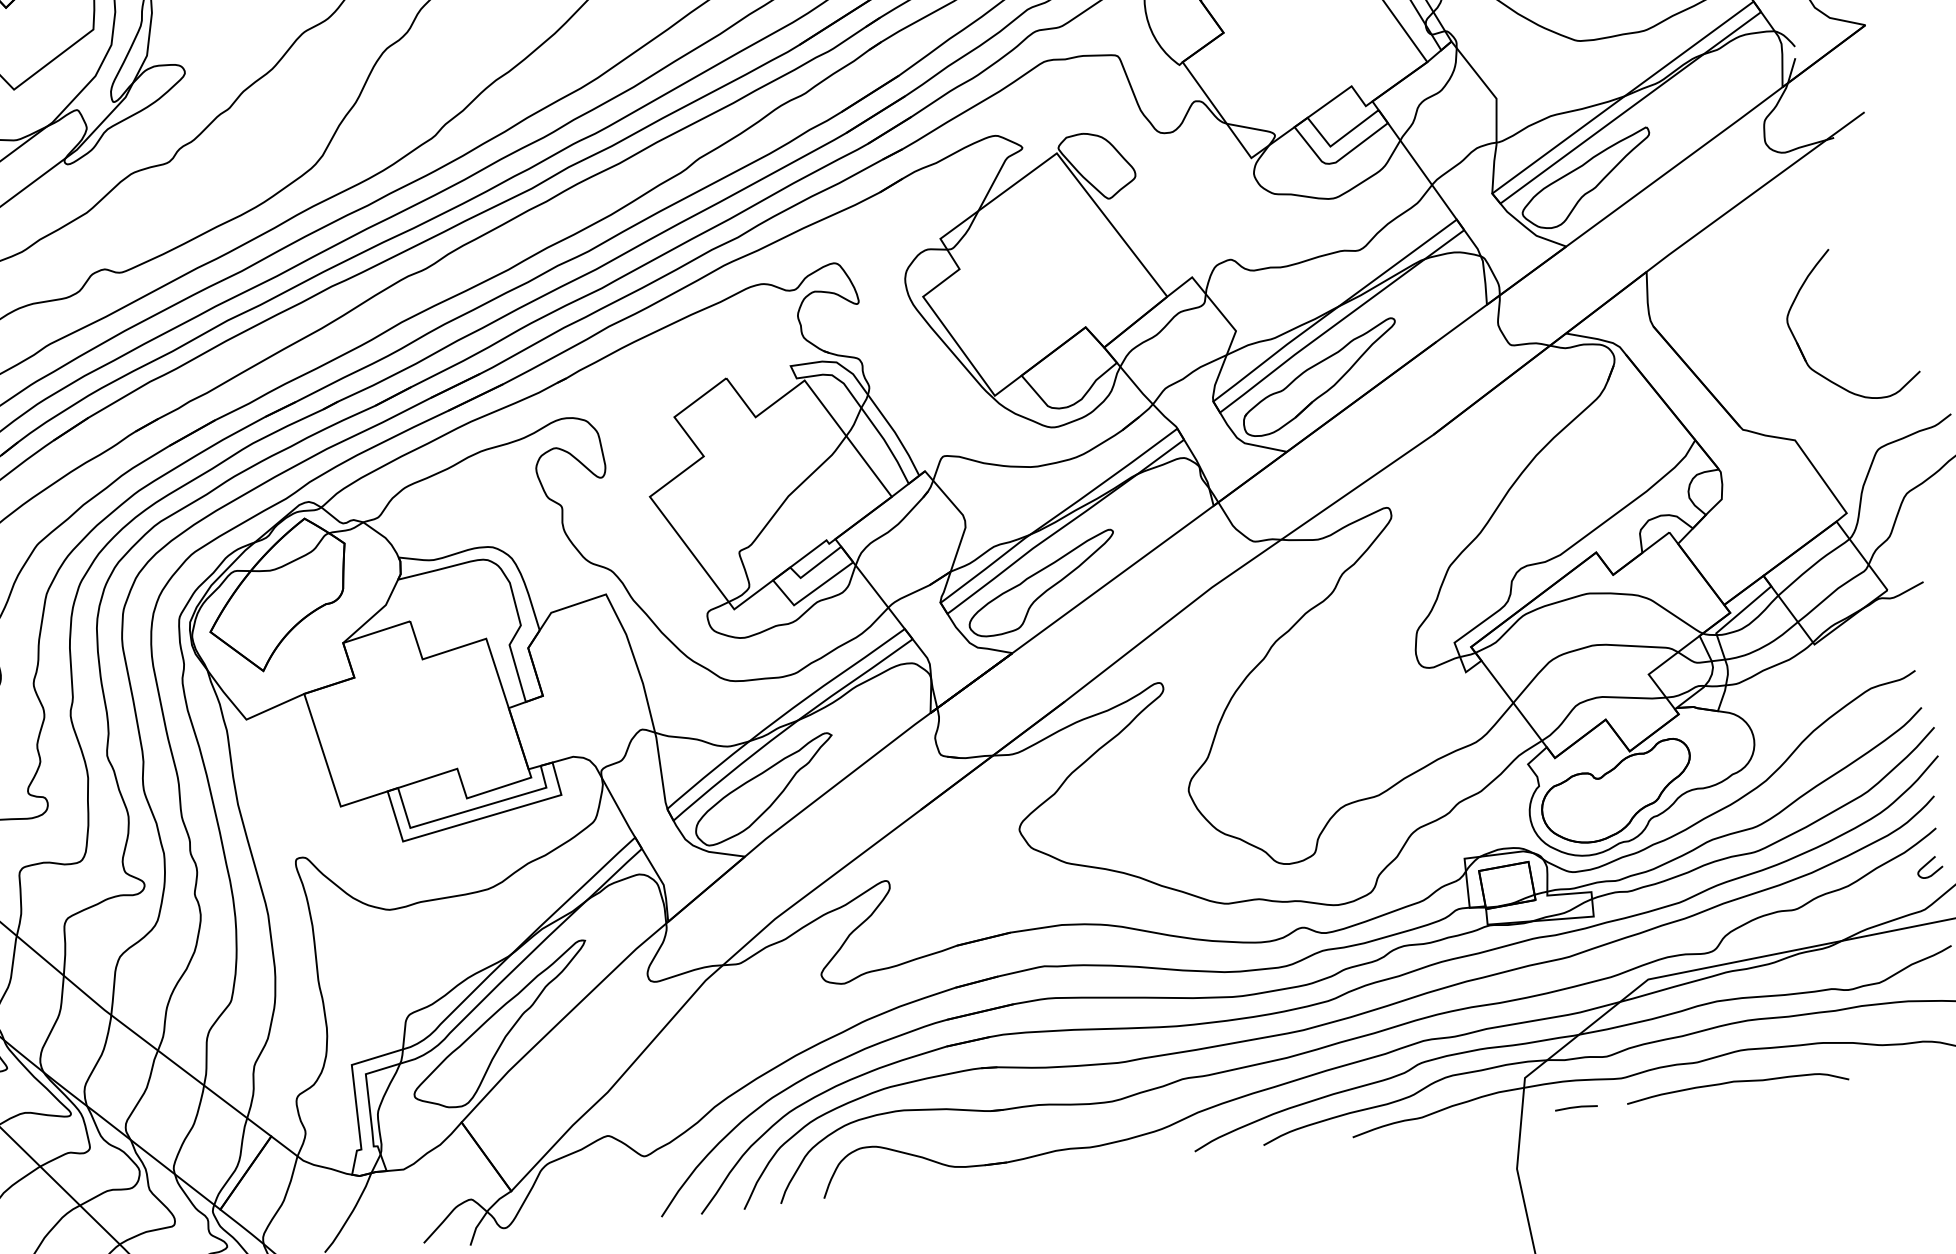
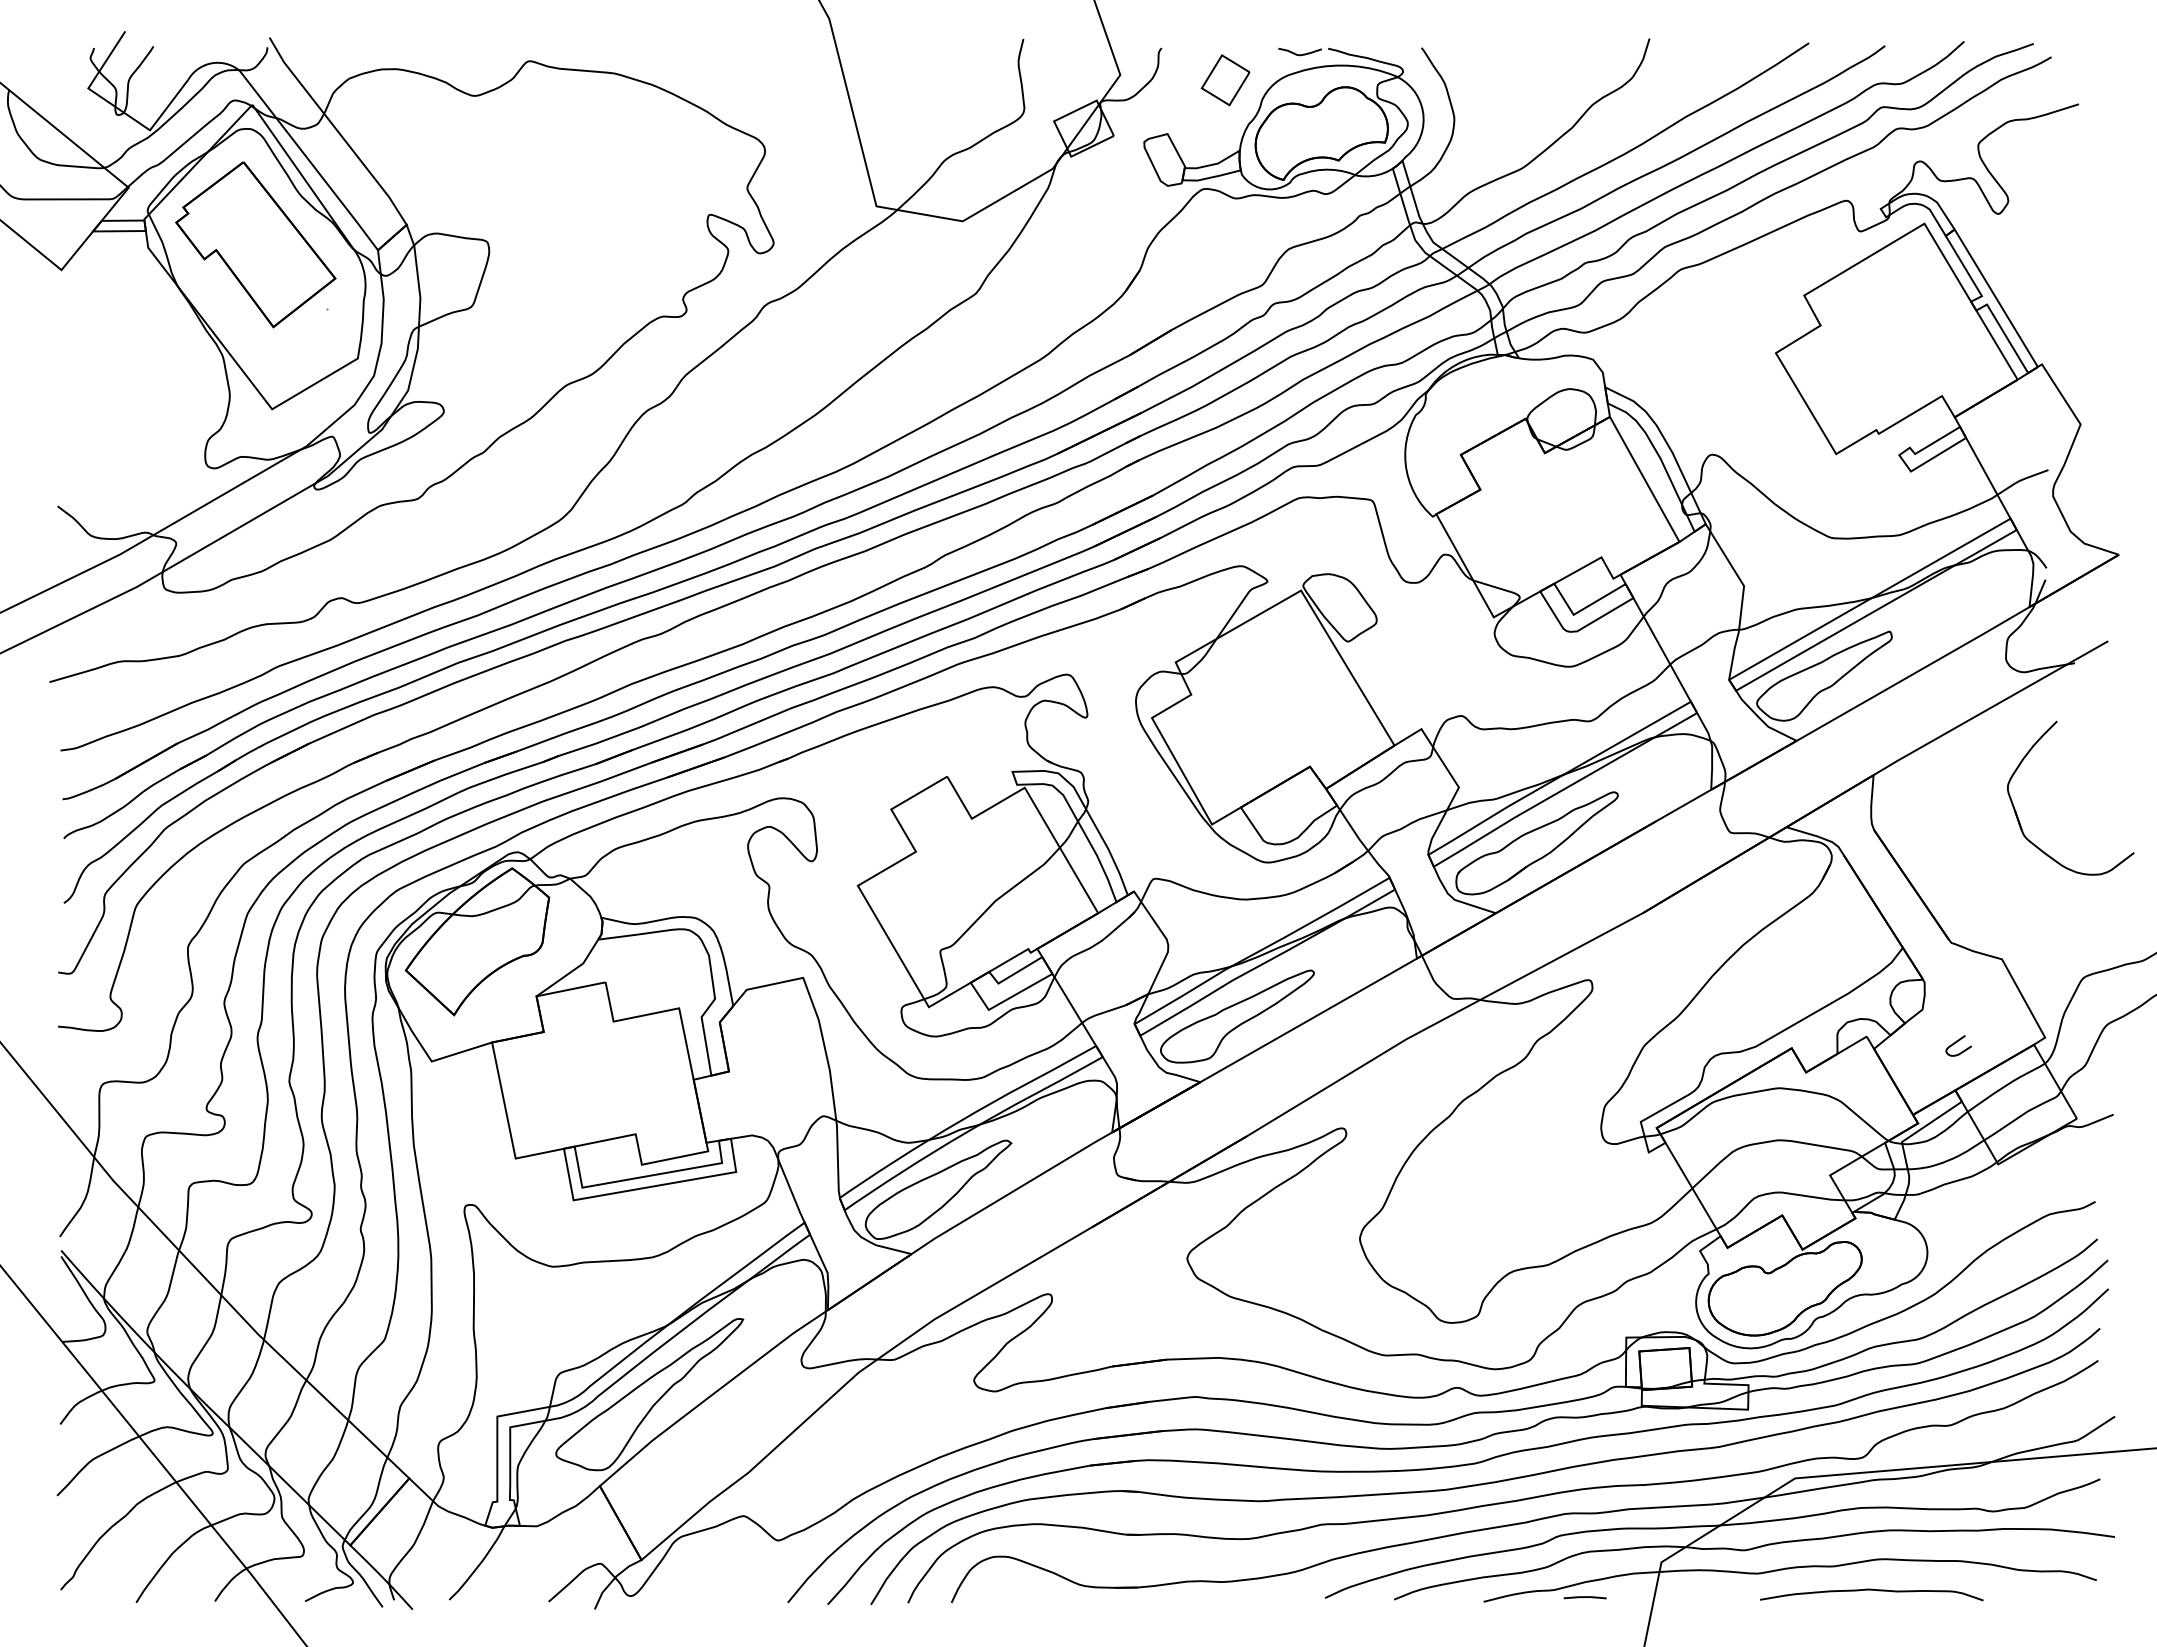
part: (1802, 351) -> (2019, 819), moved
curve: (1928, 864) -> (1957, 1042), moved
line: (1575, 1107) -> (1584, 1597), moved

